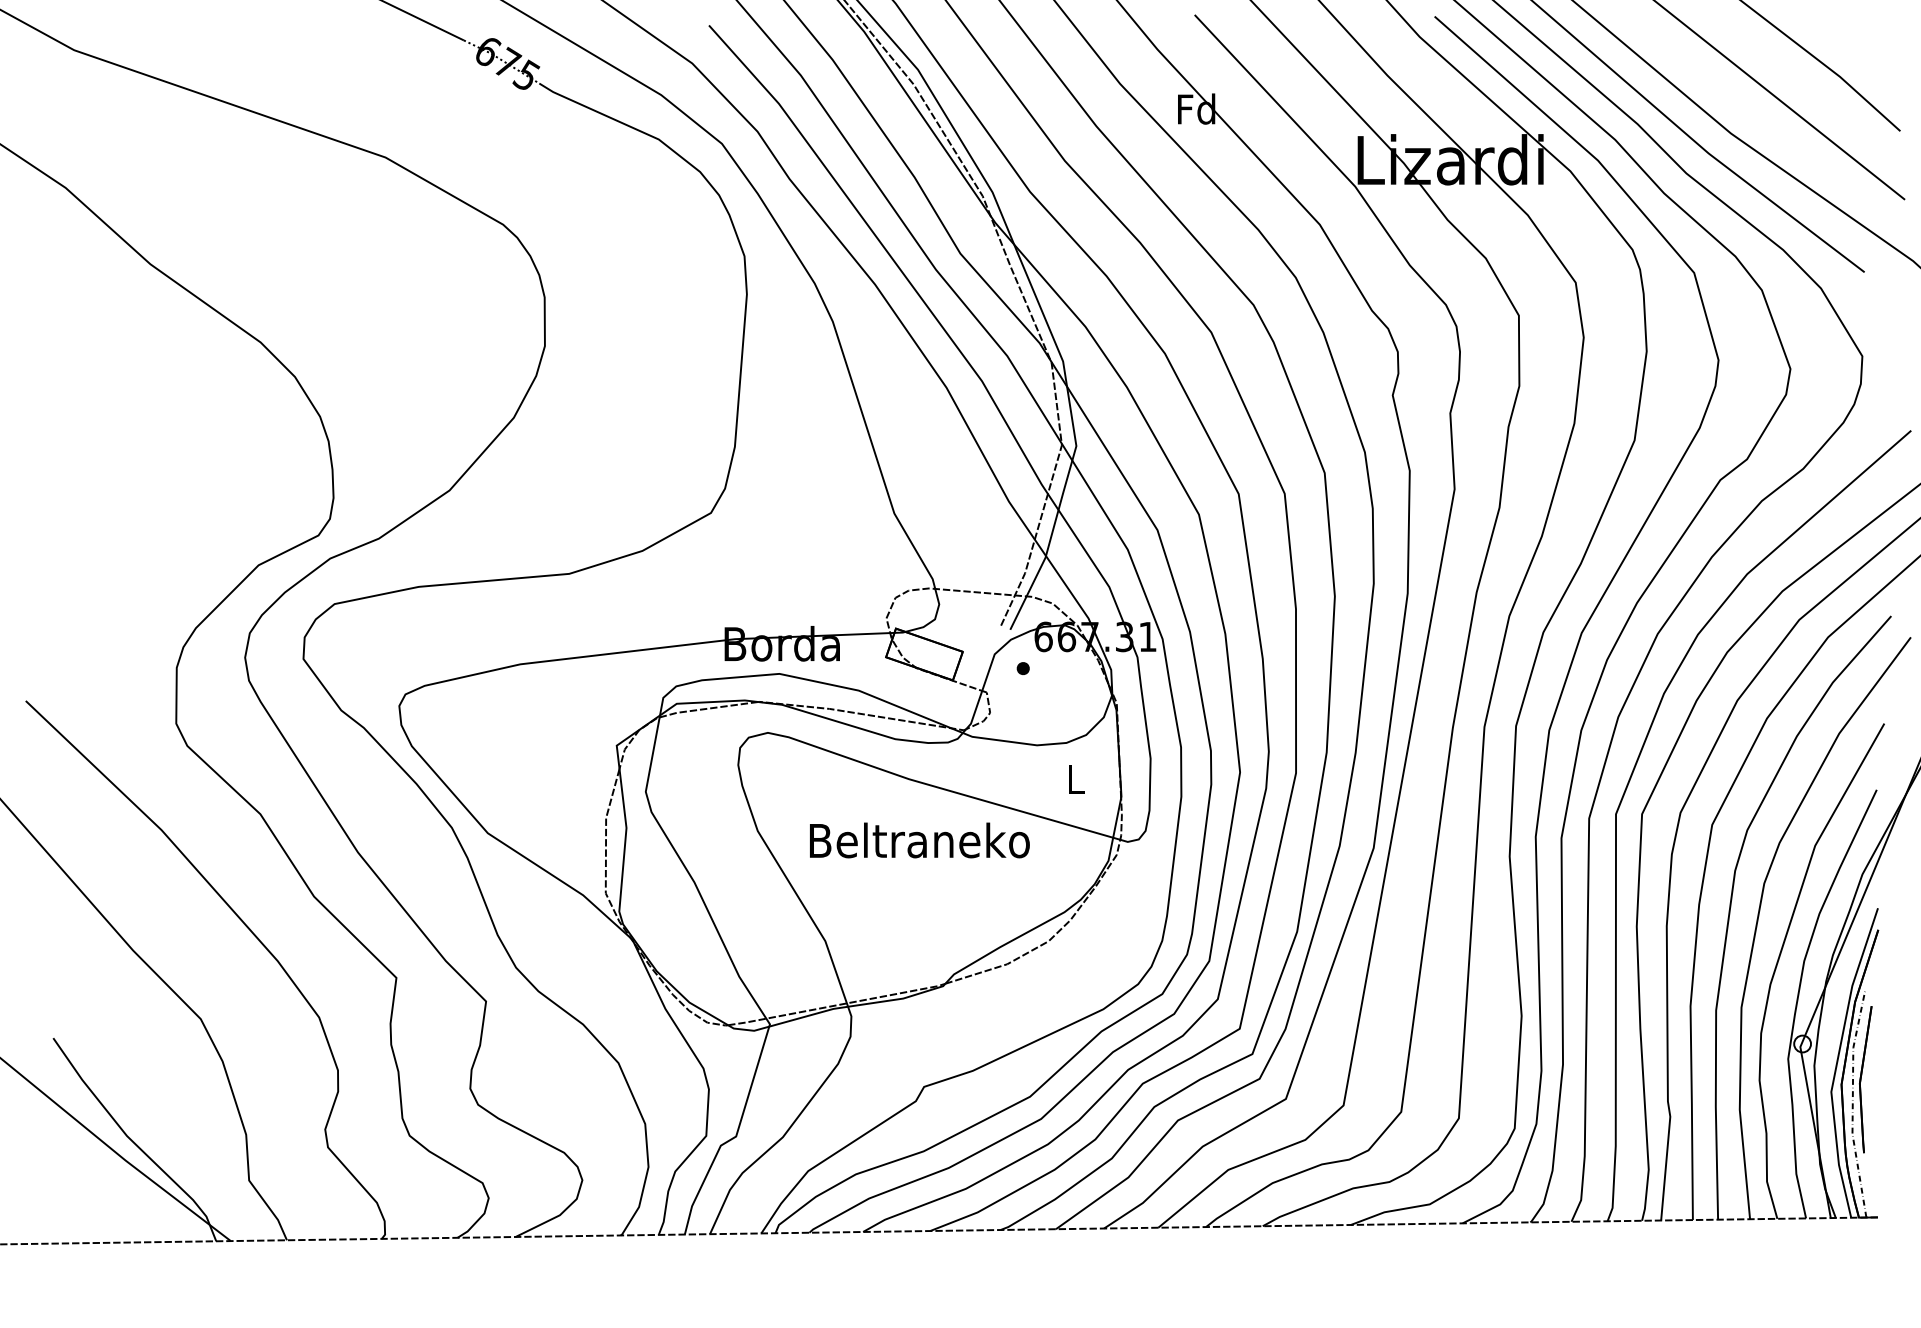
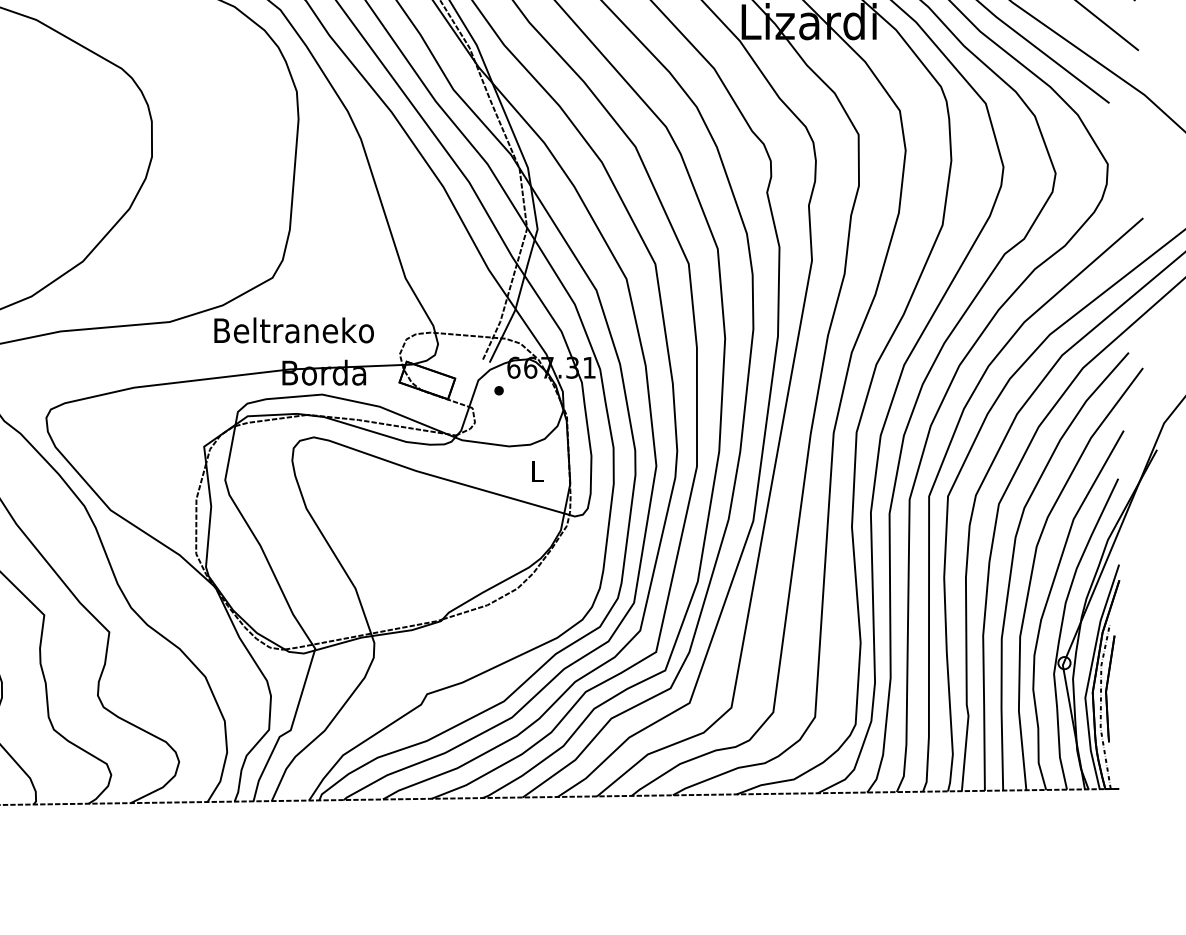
text: (919, 840) -> (293, 330), moved

